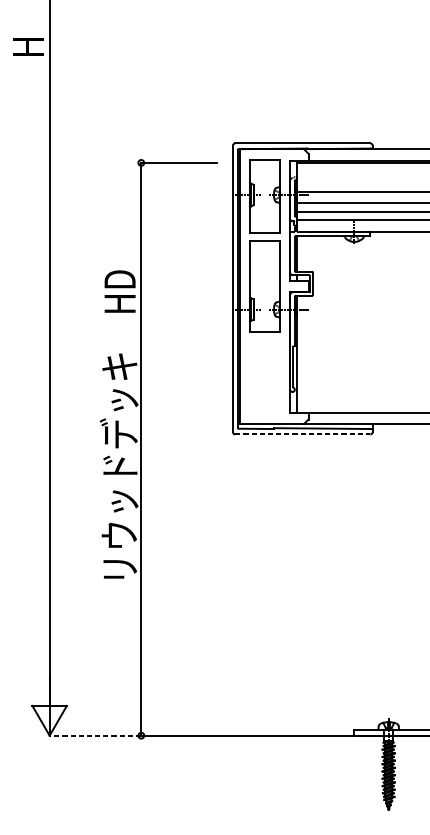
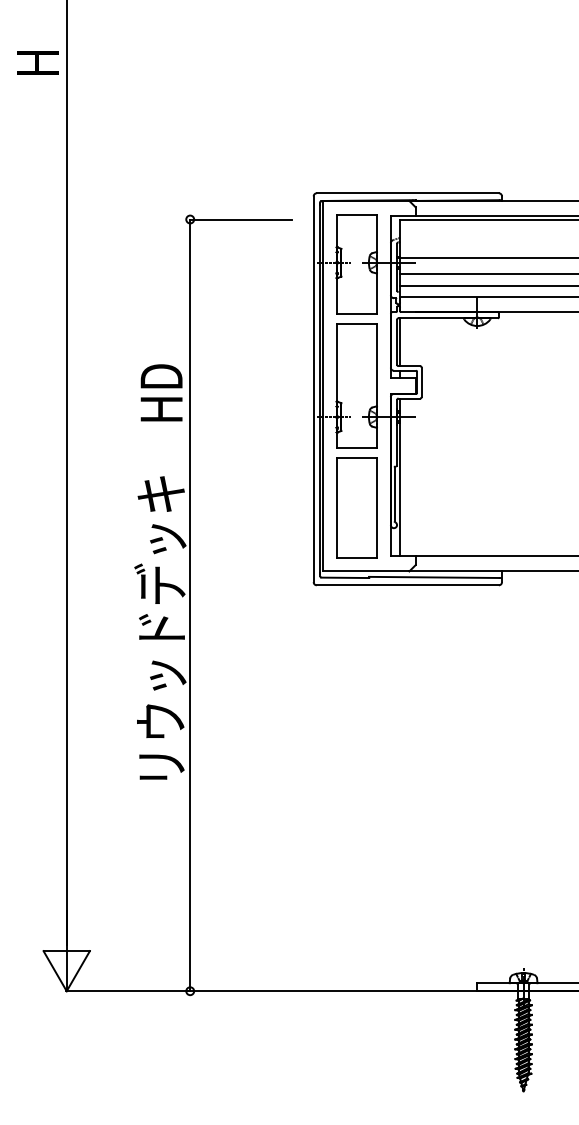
part: (264, 376) -> (356, 507), added
line: (303, 434) -> (408, 585), dashed -> solid
line: (95, 735) -> (128, 991), dashed -> solid

